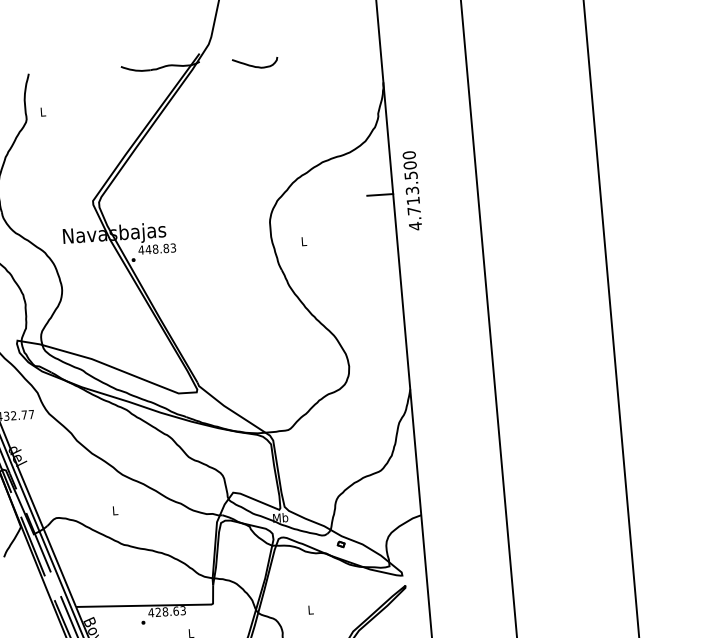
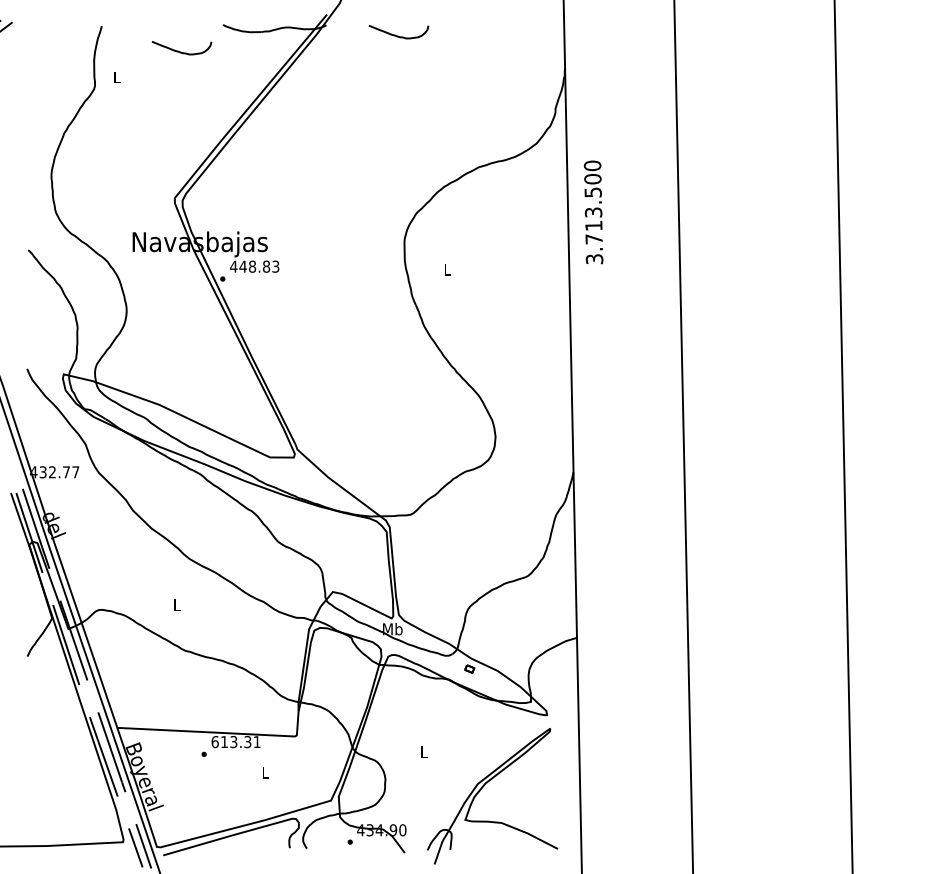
curve: (90, 89) -> (181, 51), added
line: (380, 195) -> (551, 215), removed
text: (415, 225) -> (594, 258), 4.713.500 -> 3.713.500
text: (166, 612) -> (235, 742), 428.63 -> 613.31

